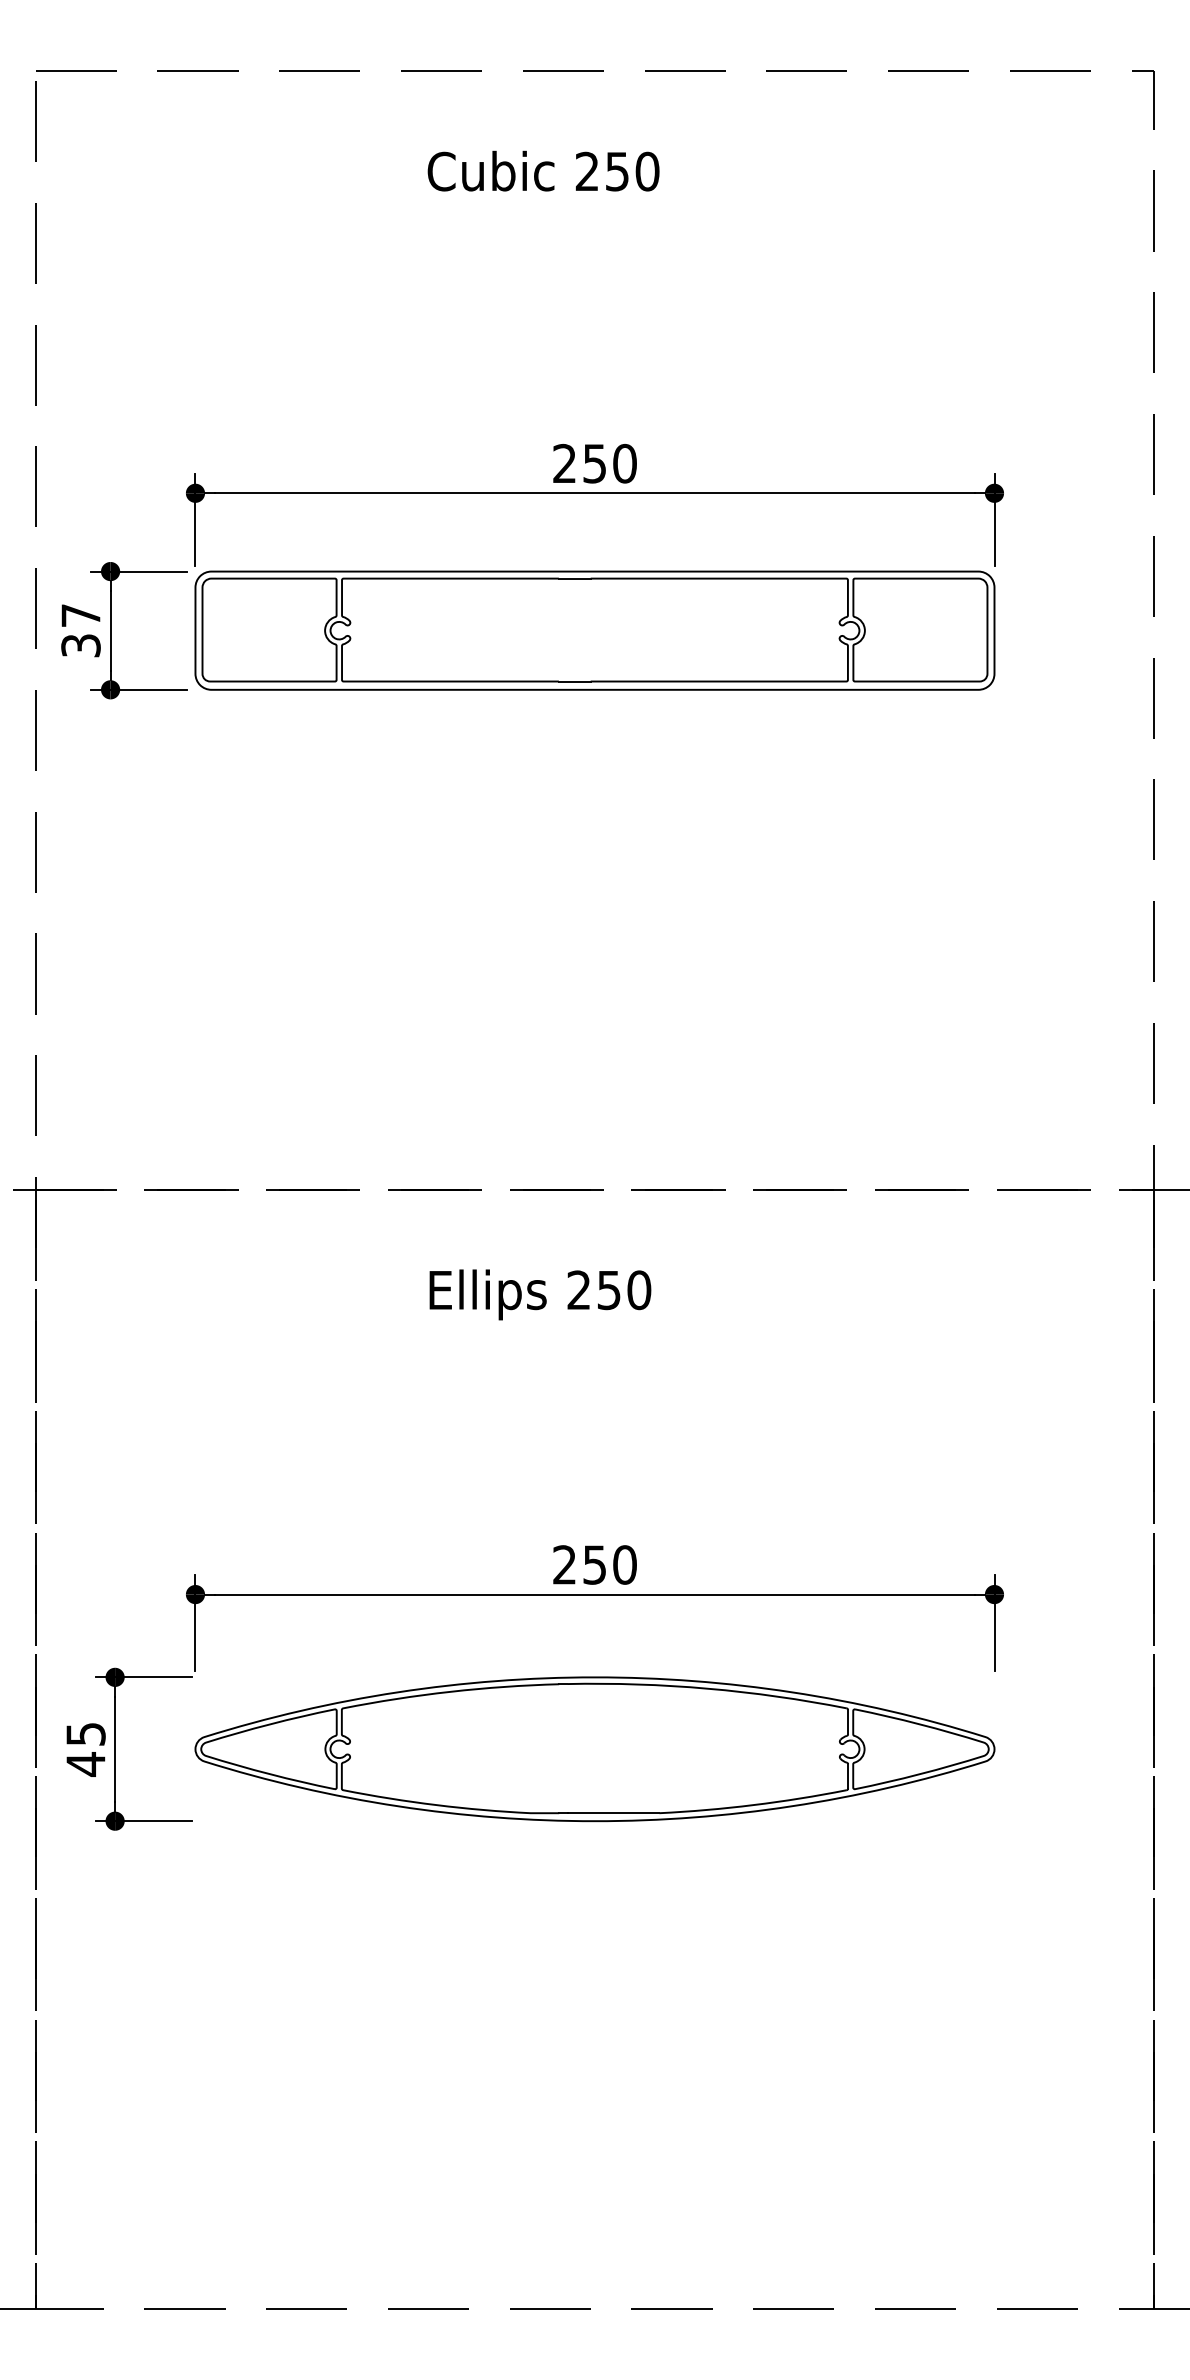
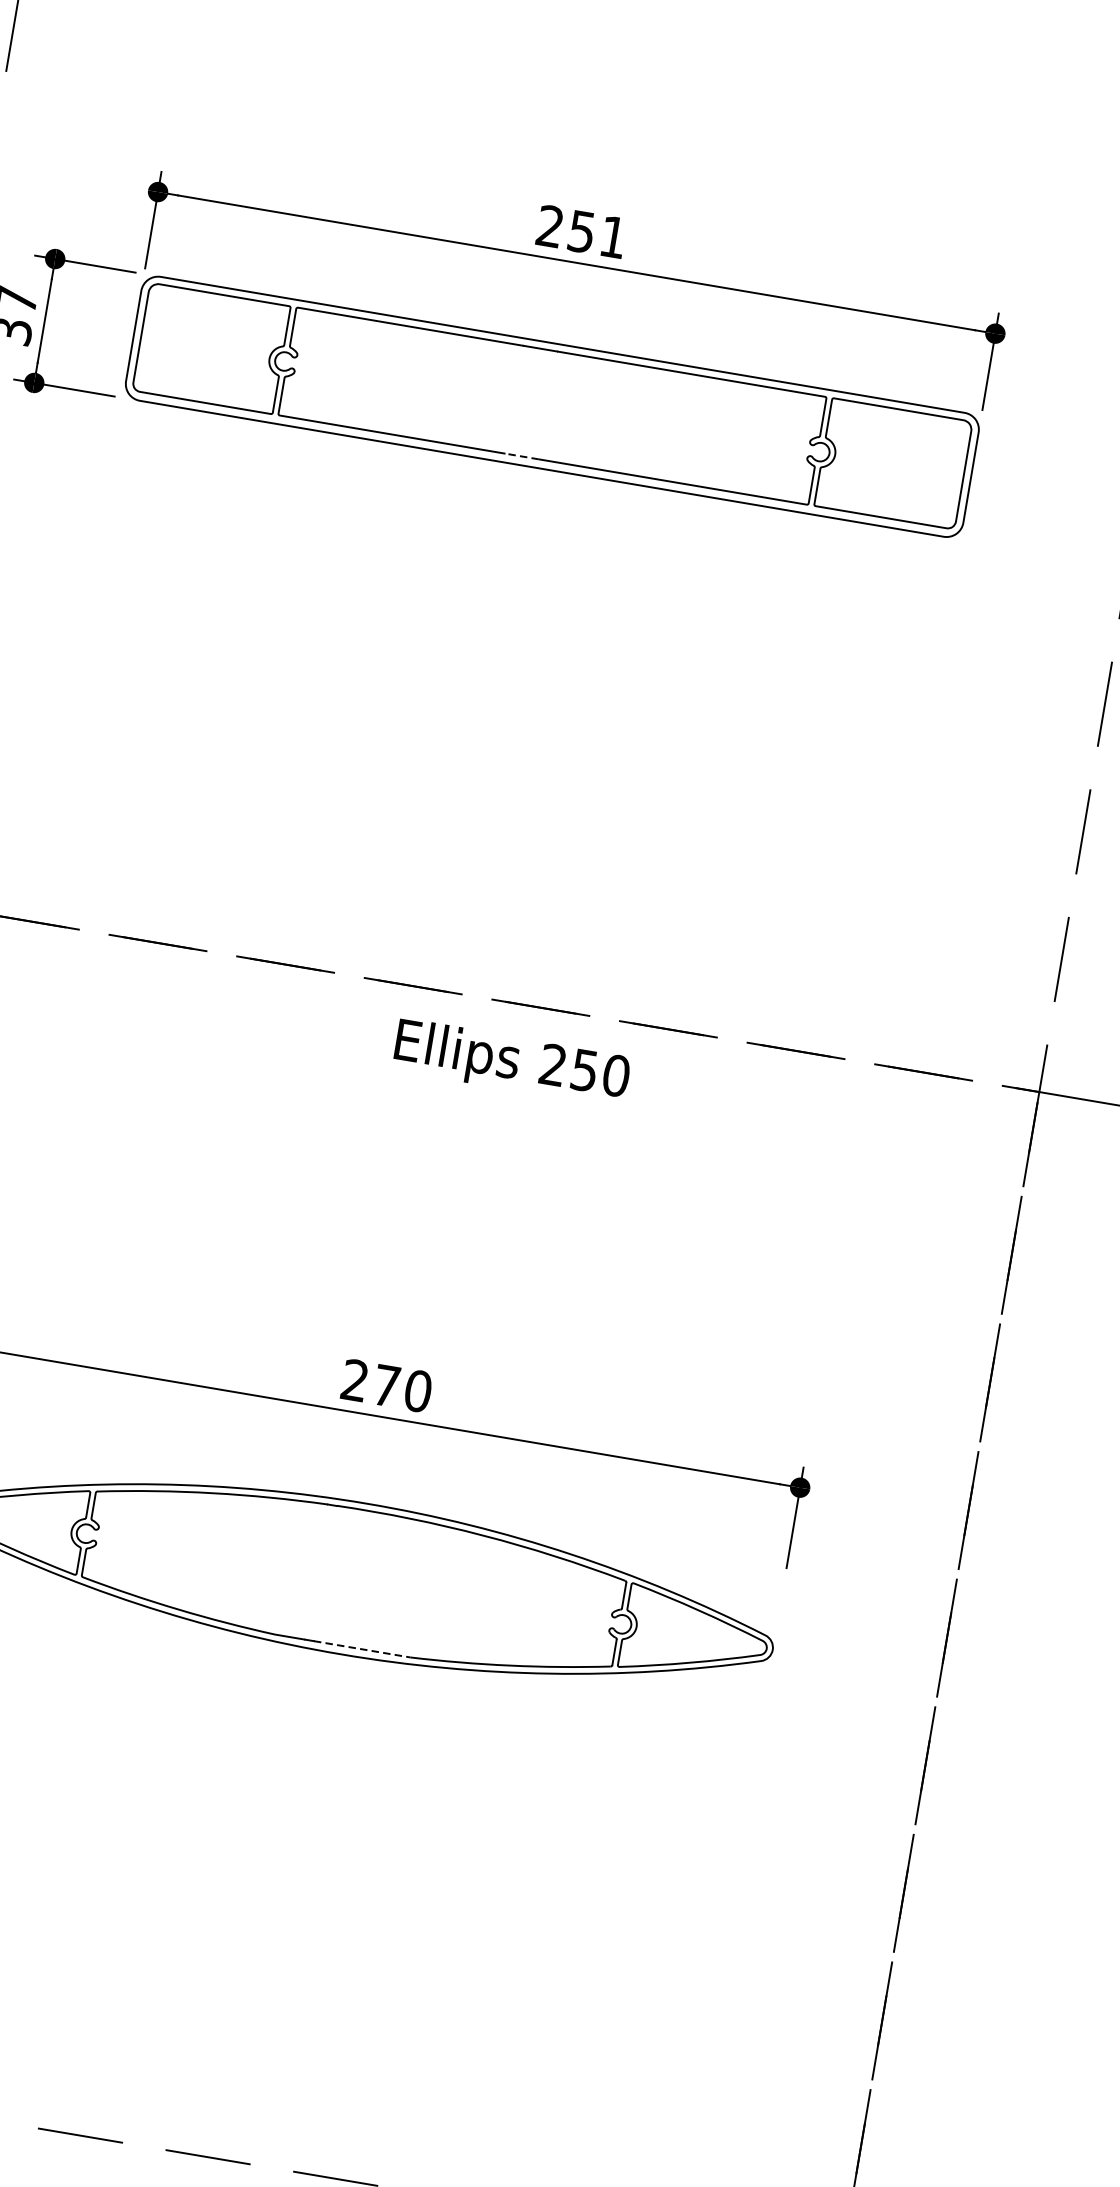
text: (624, 463) -> (612, 236), 250 -> 251
line: (574, 681) -> (521, 456), solid -> dashed
text: (540, 1294) -> (512, 1062), moved
text: (594, 1564) -> (386, 1385), 250 -> 270
line: (613, 1813) -> (362, 1649), solid -> dashed

